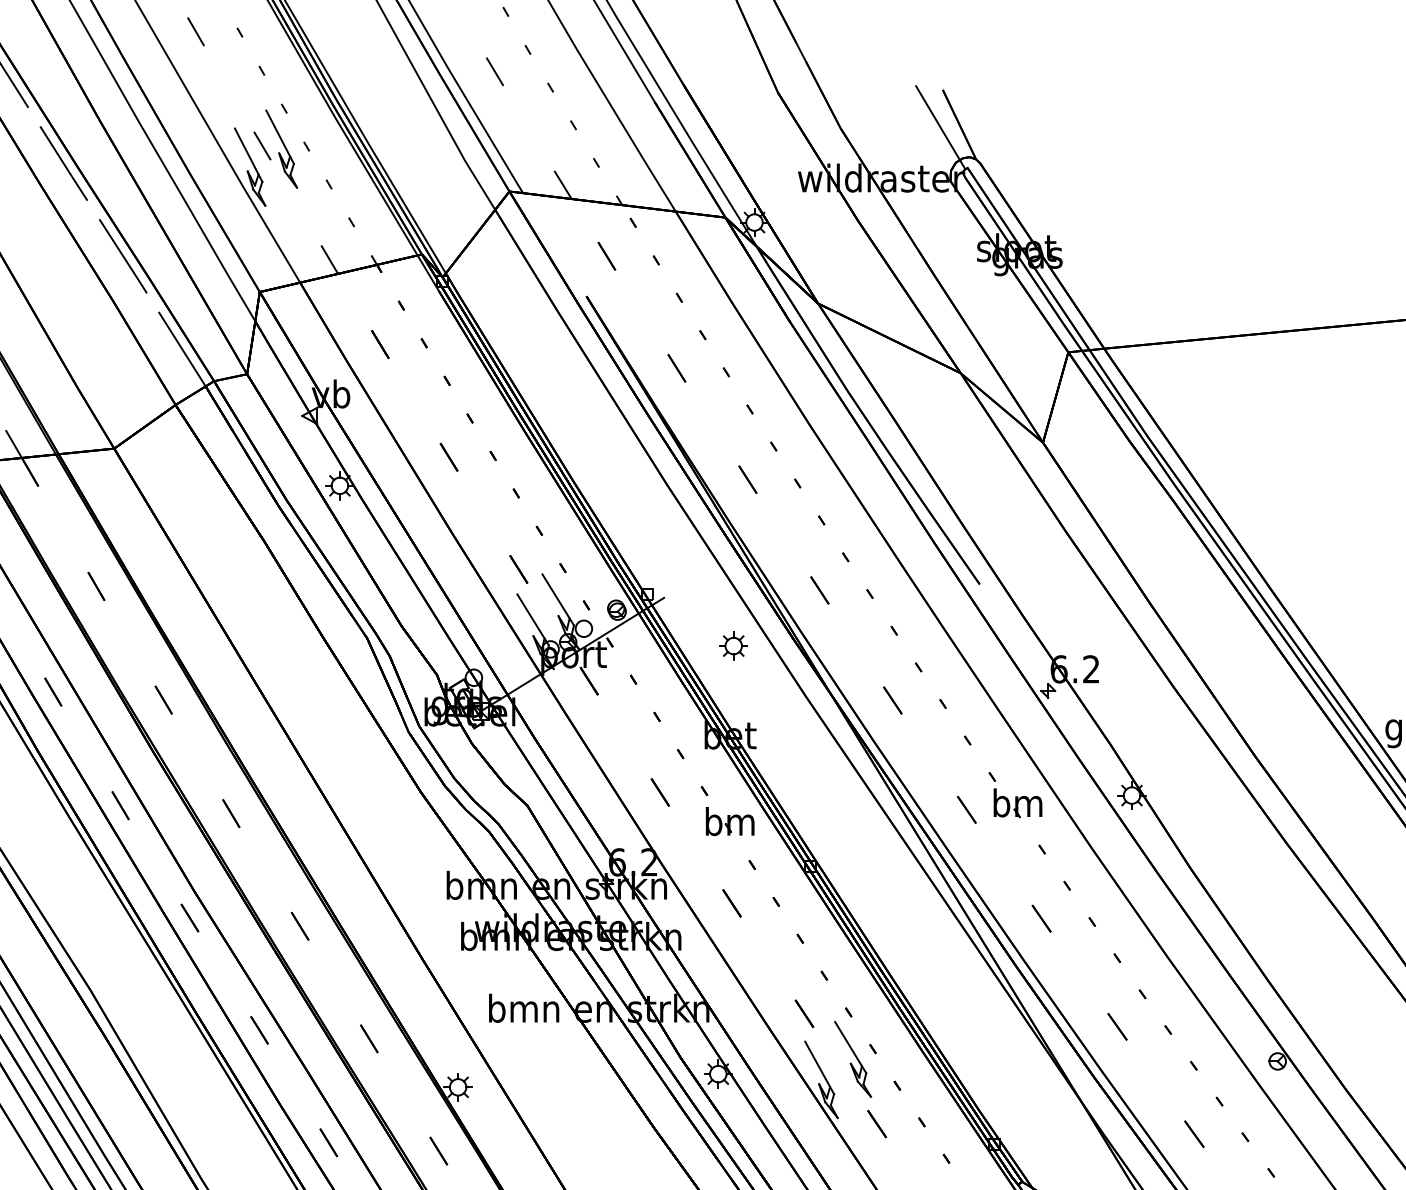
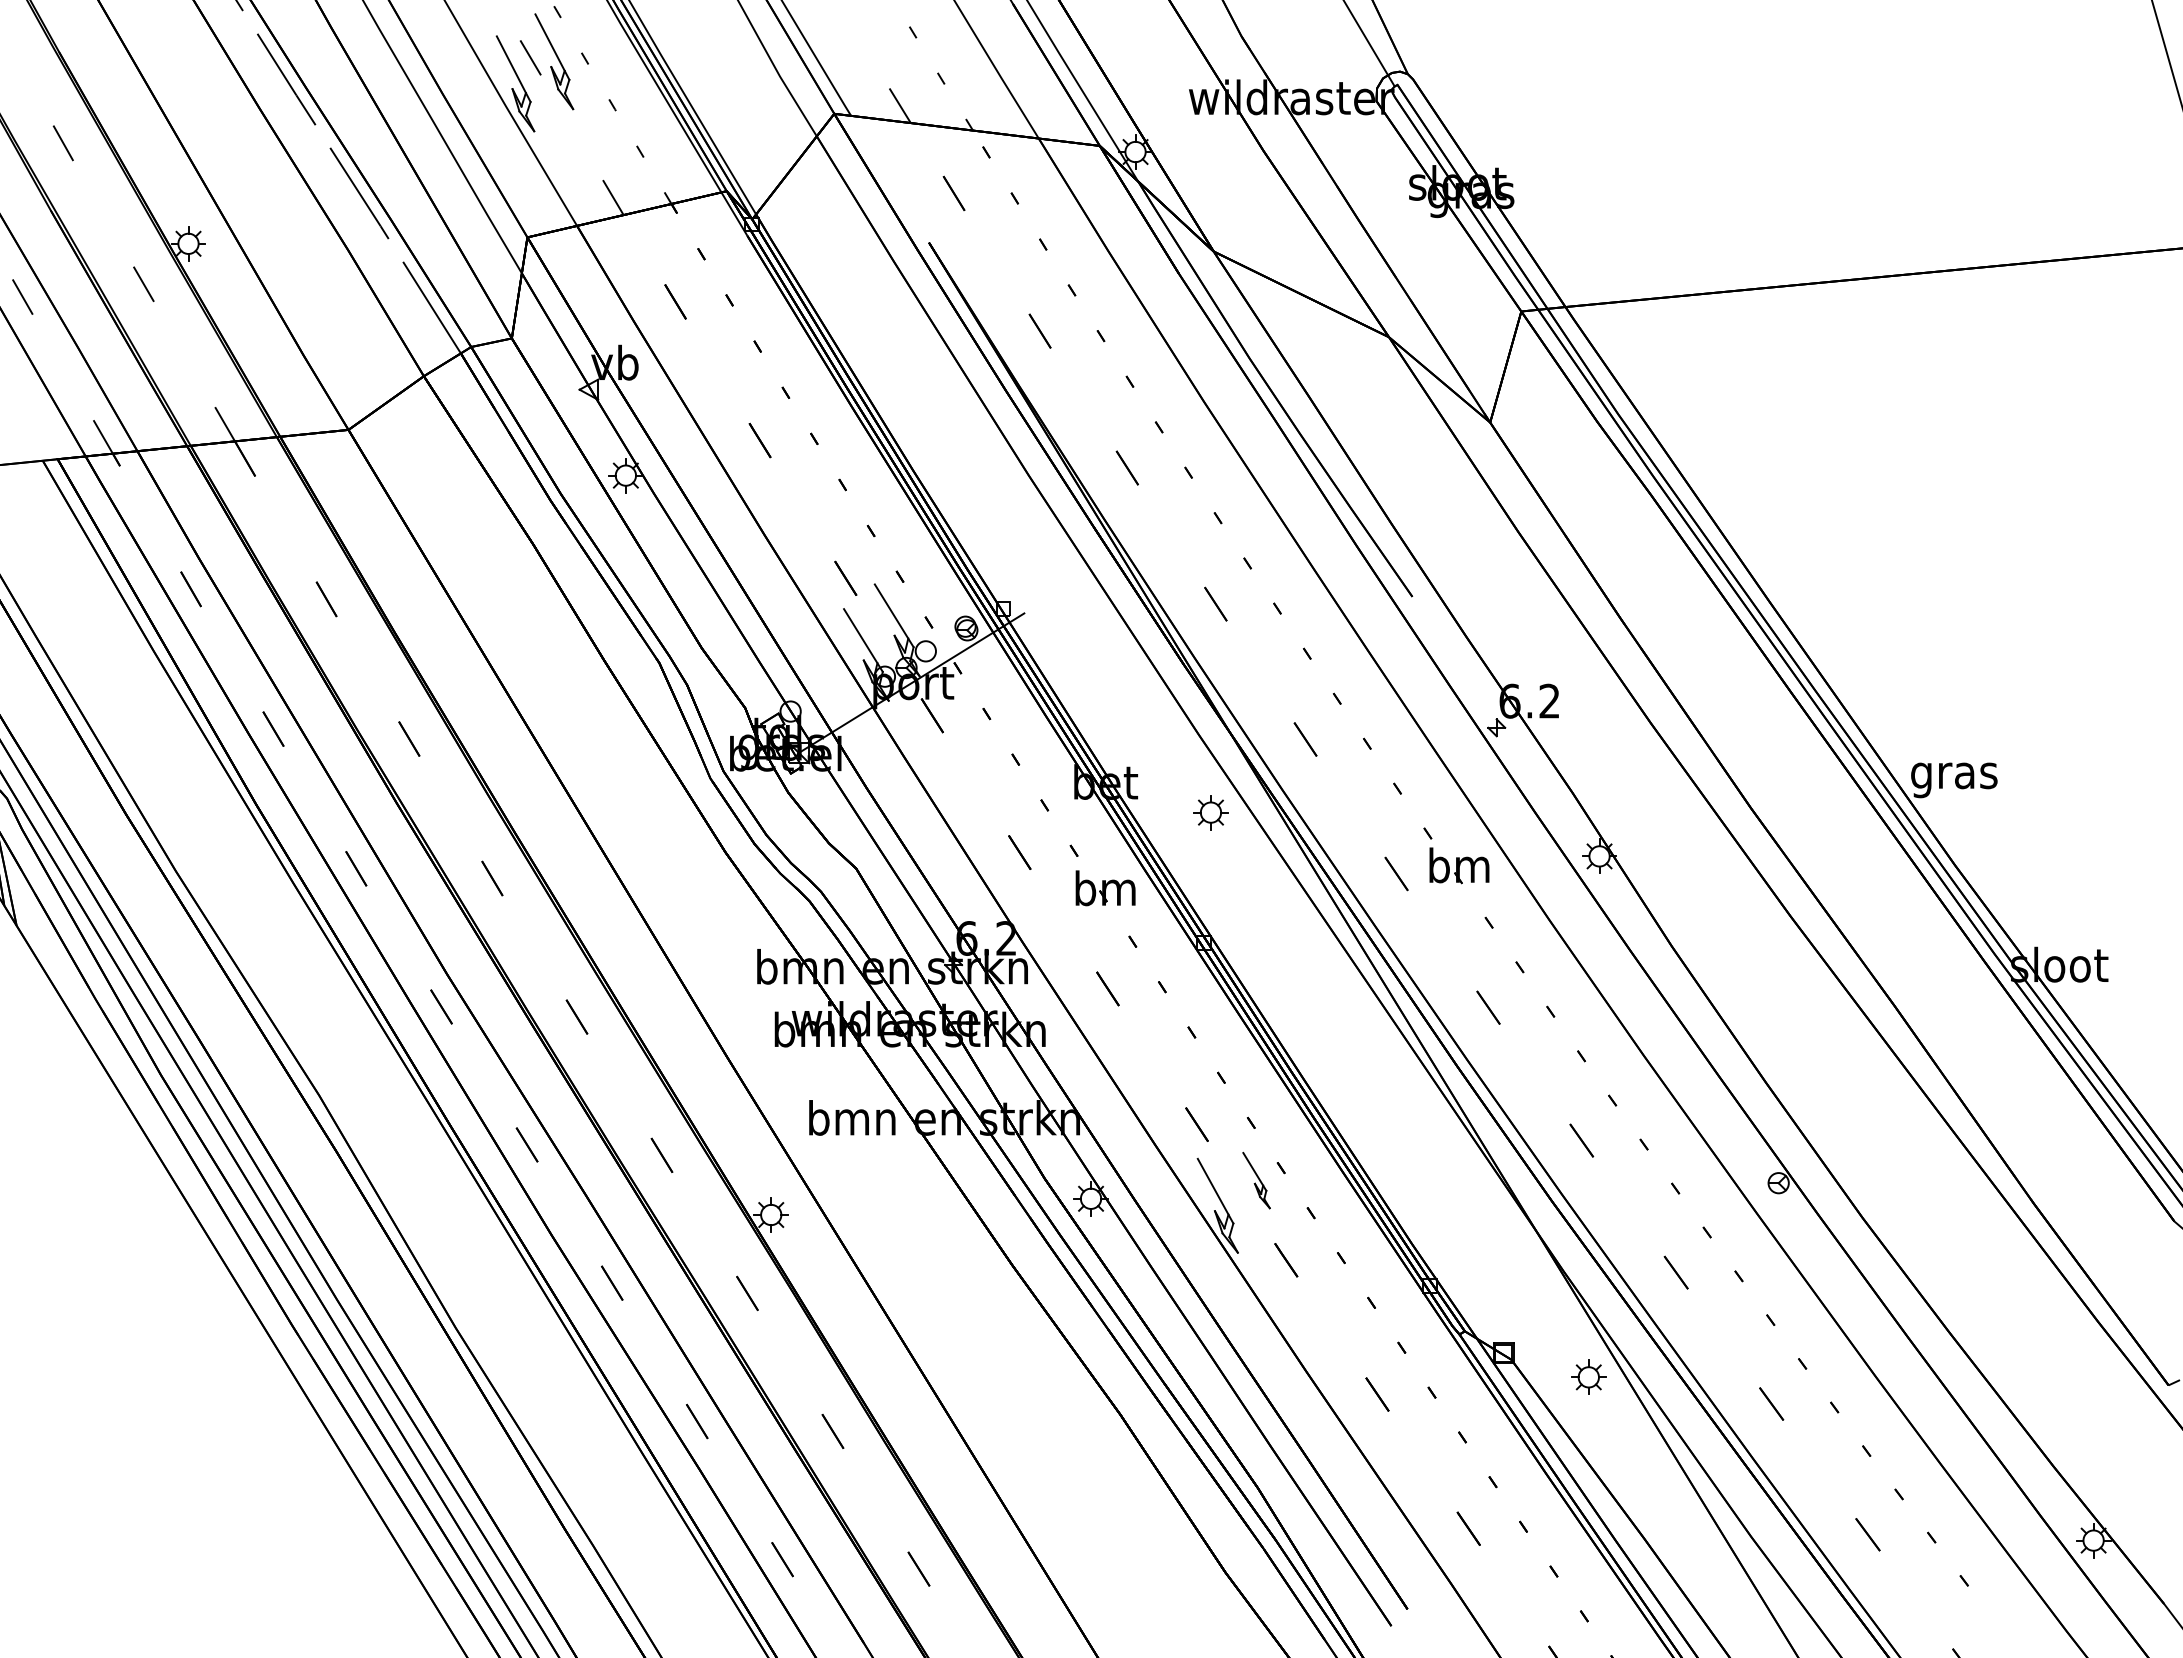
part: (733, 645) -> (1210, 812), moved
part: (852, 1059) -> (1256, 1180), size x0.6

